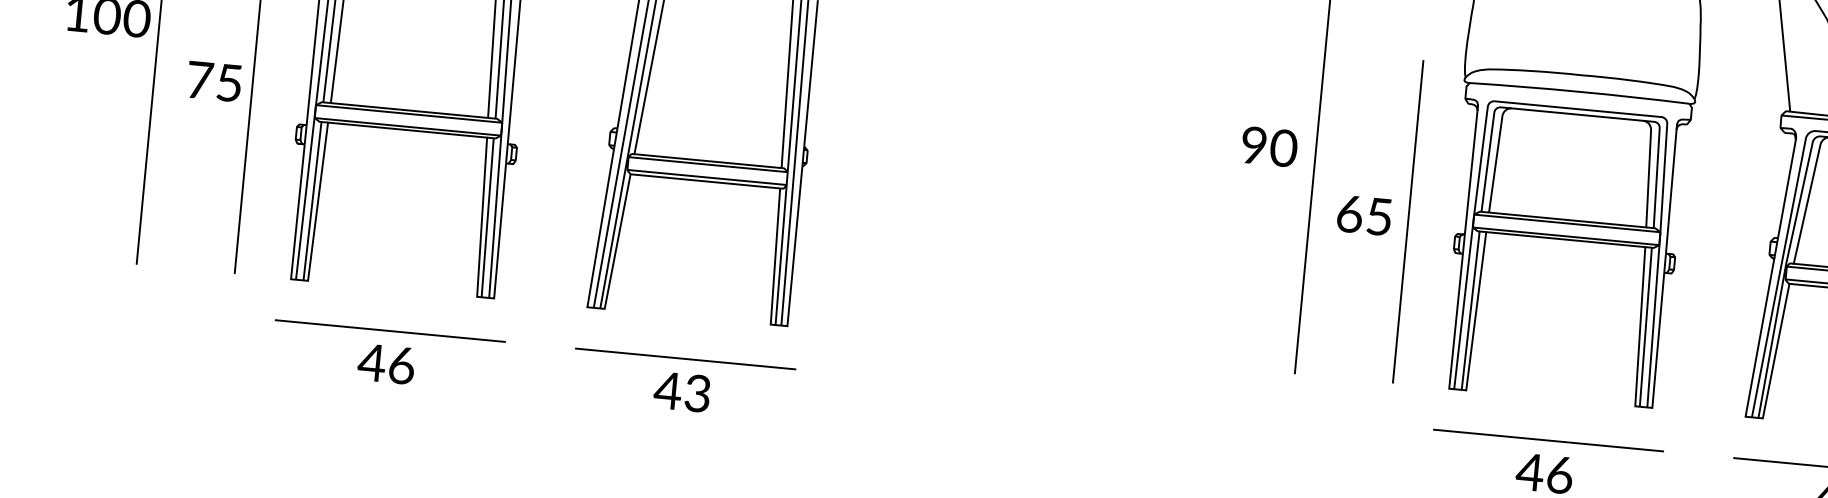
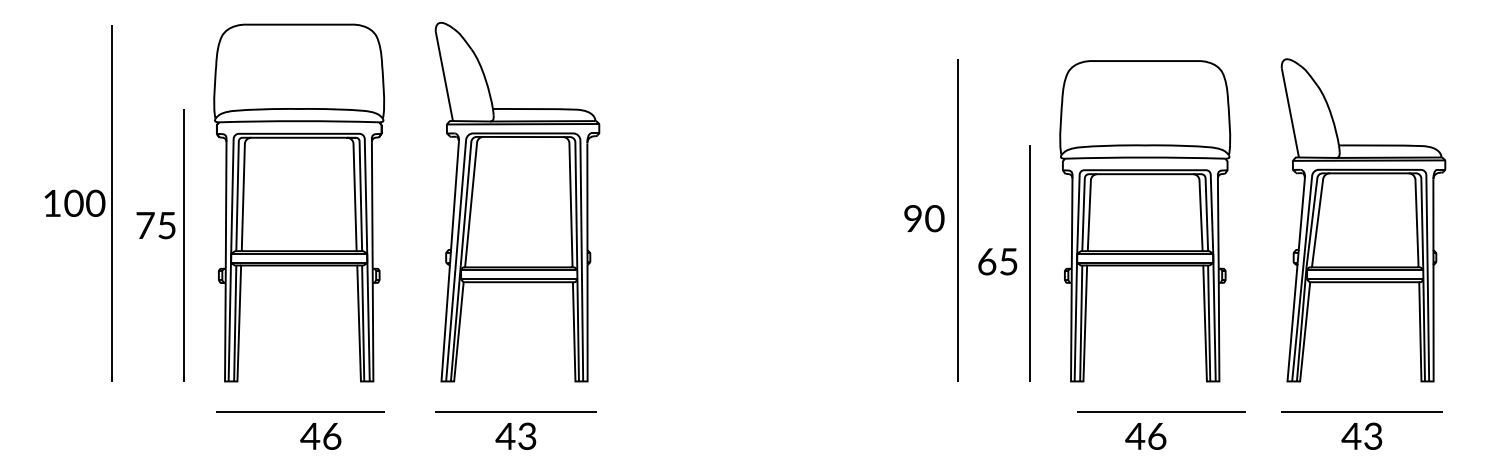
text: (213, 81) -> (155, 225), moved
text: (385, 364) -> (320, 436), moved
line: (1548, 439) -> (1161, 411), moved

